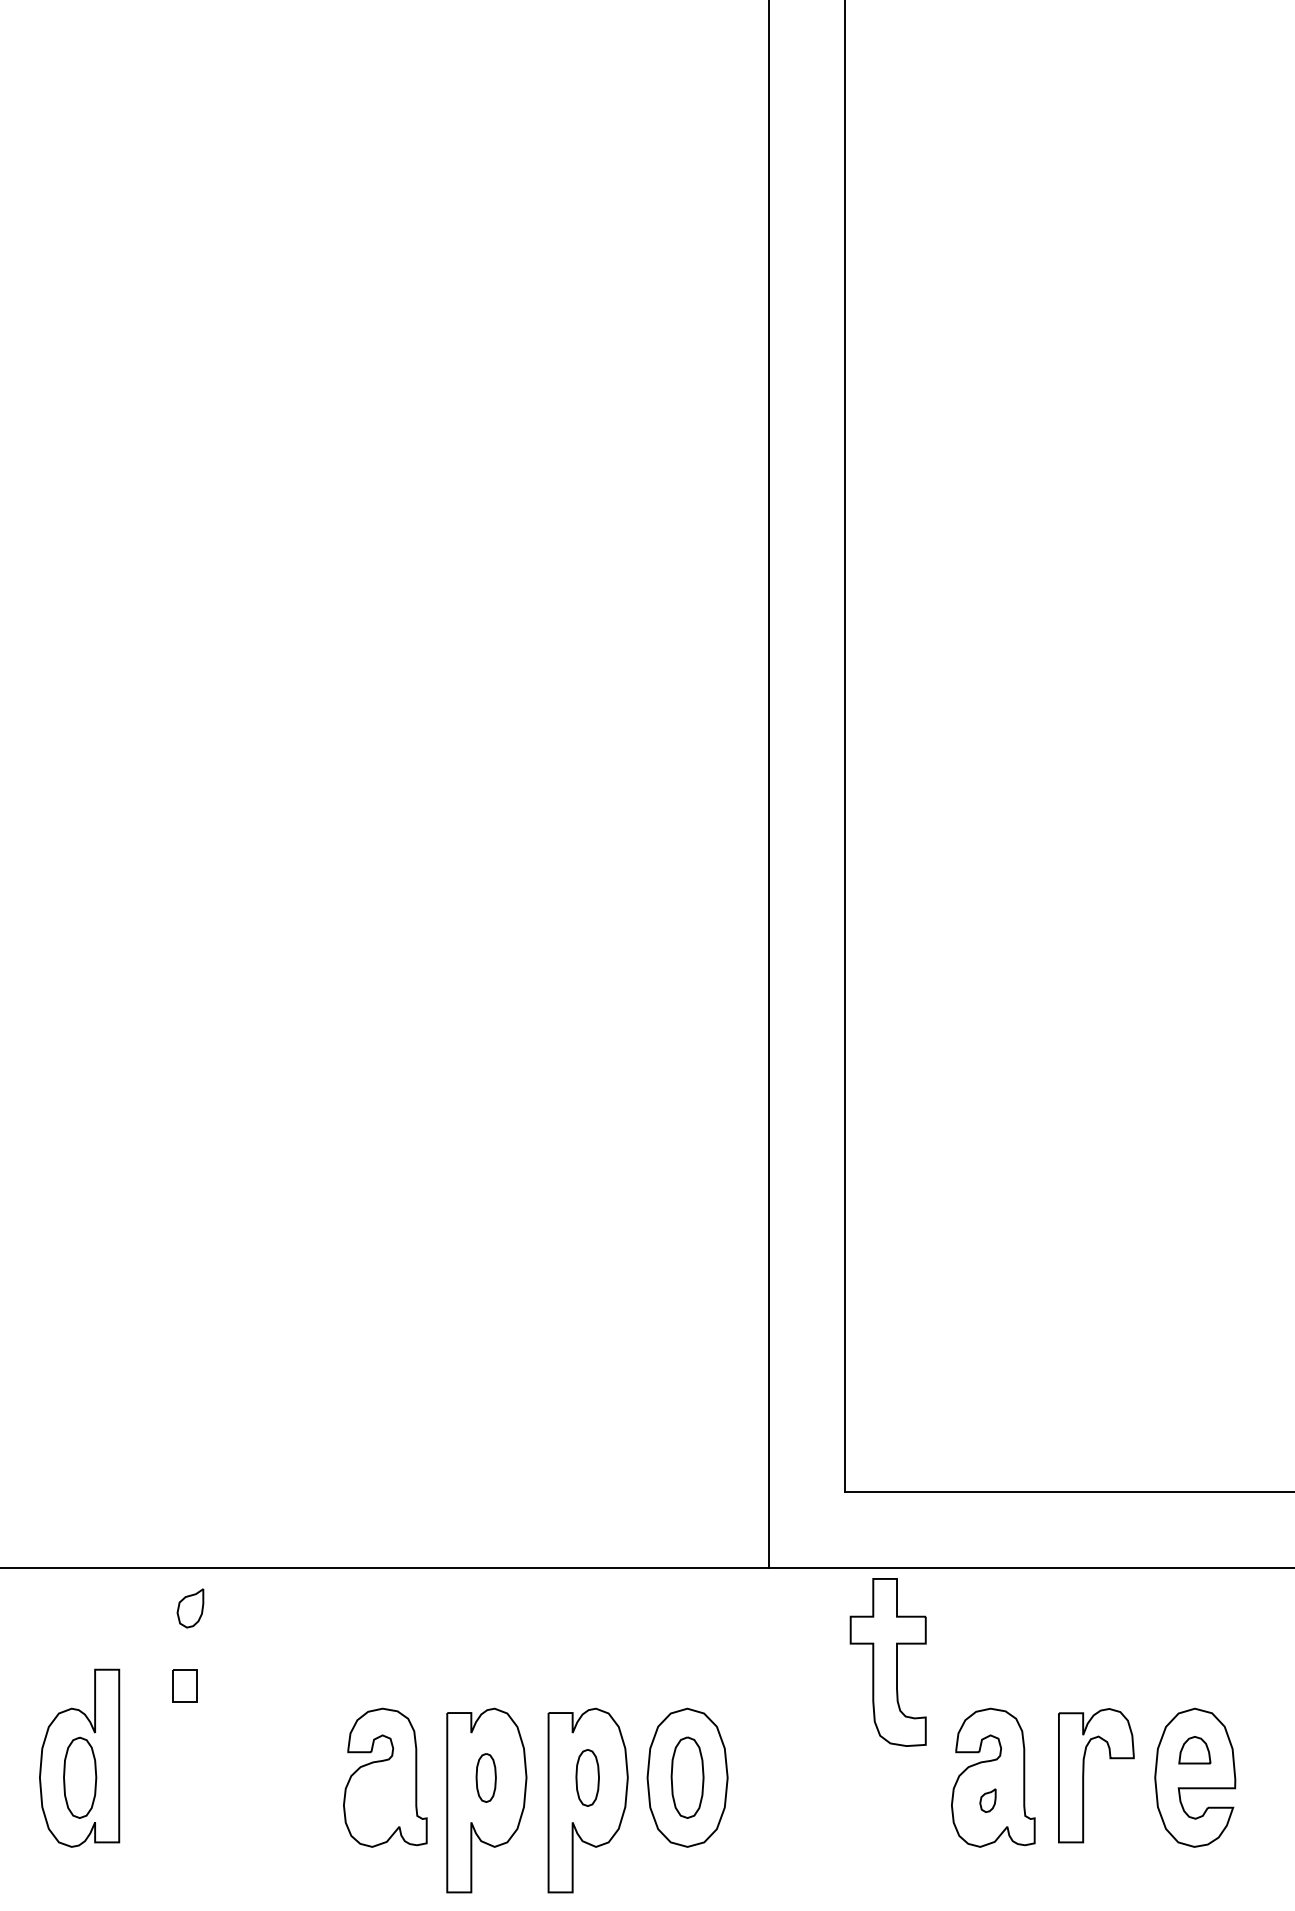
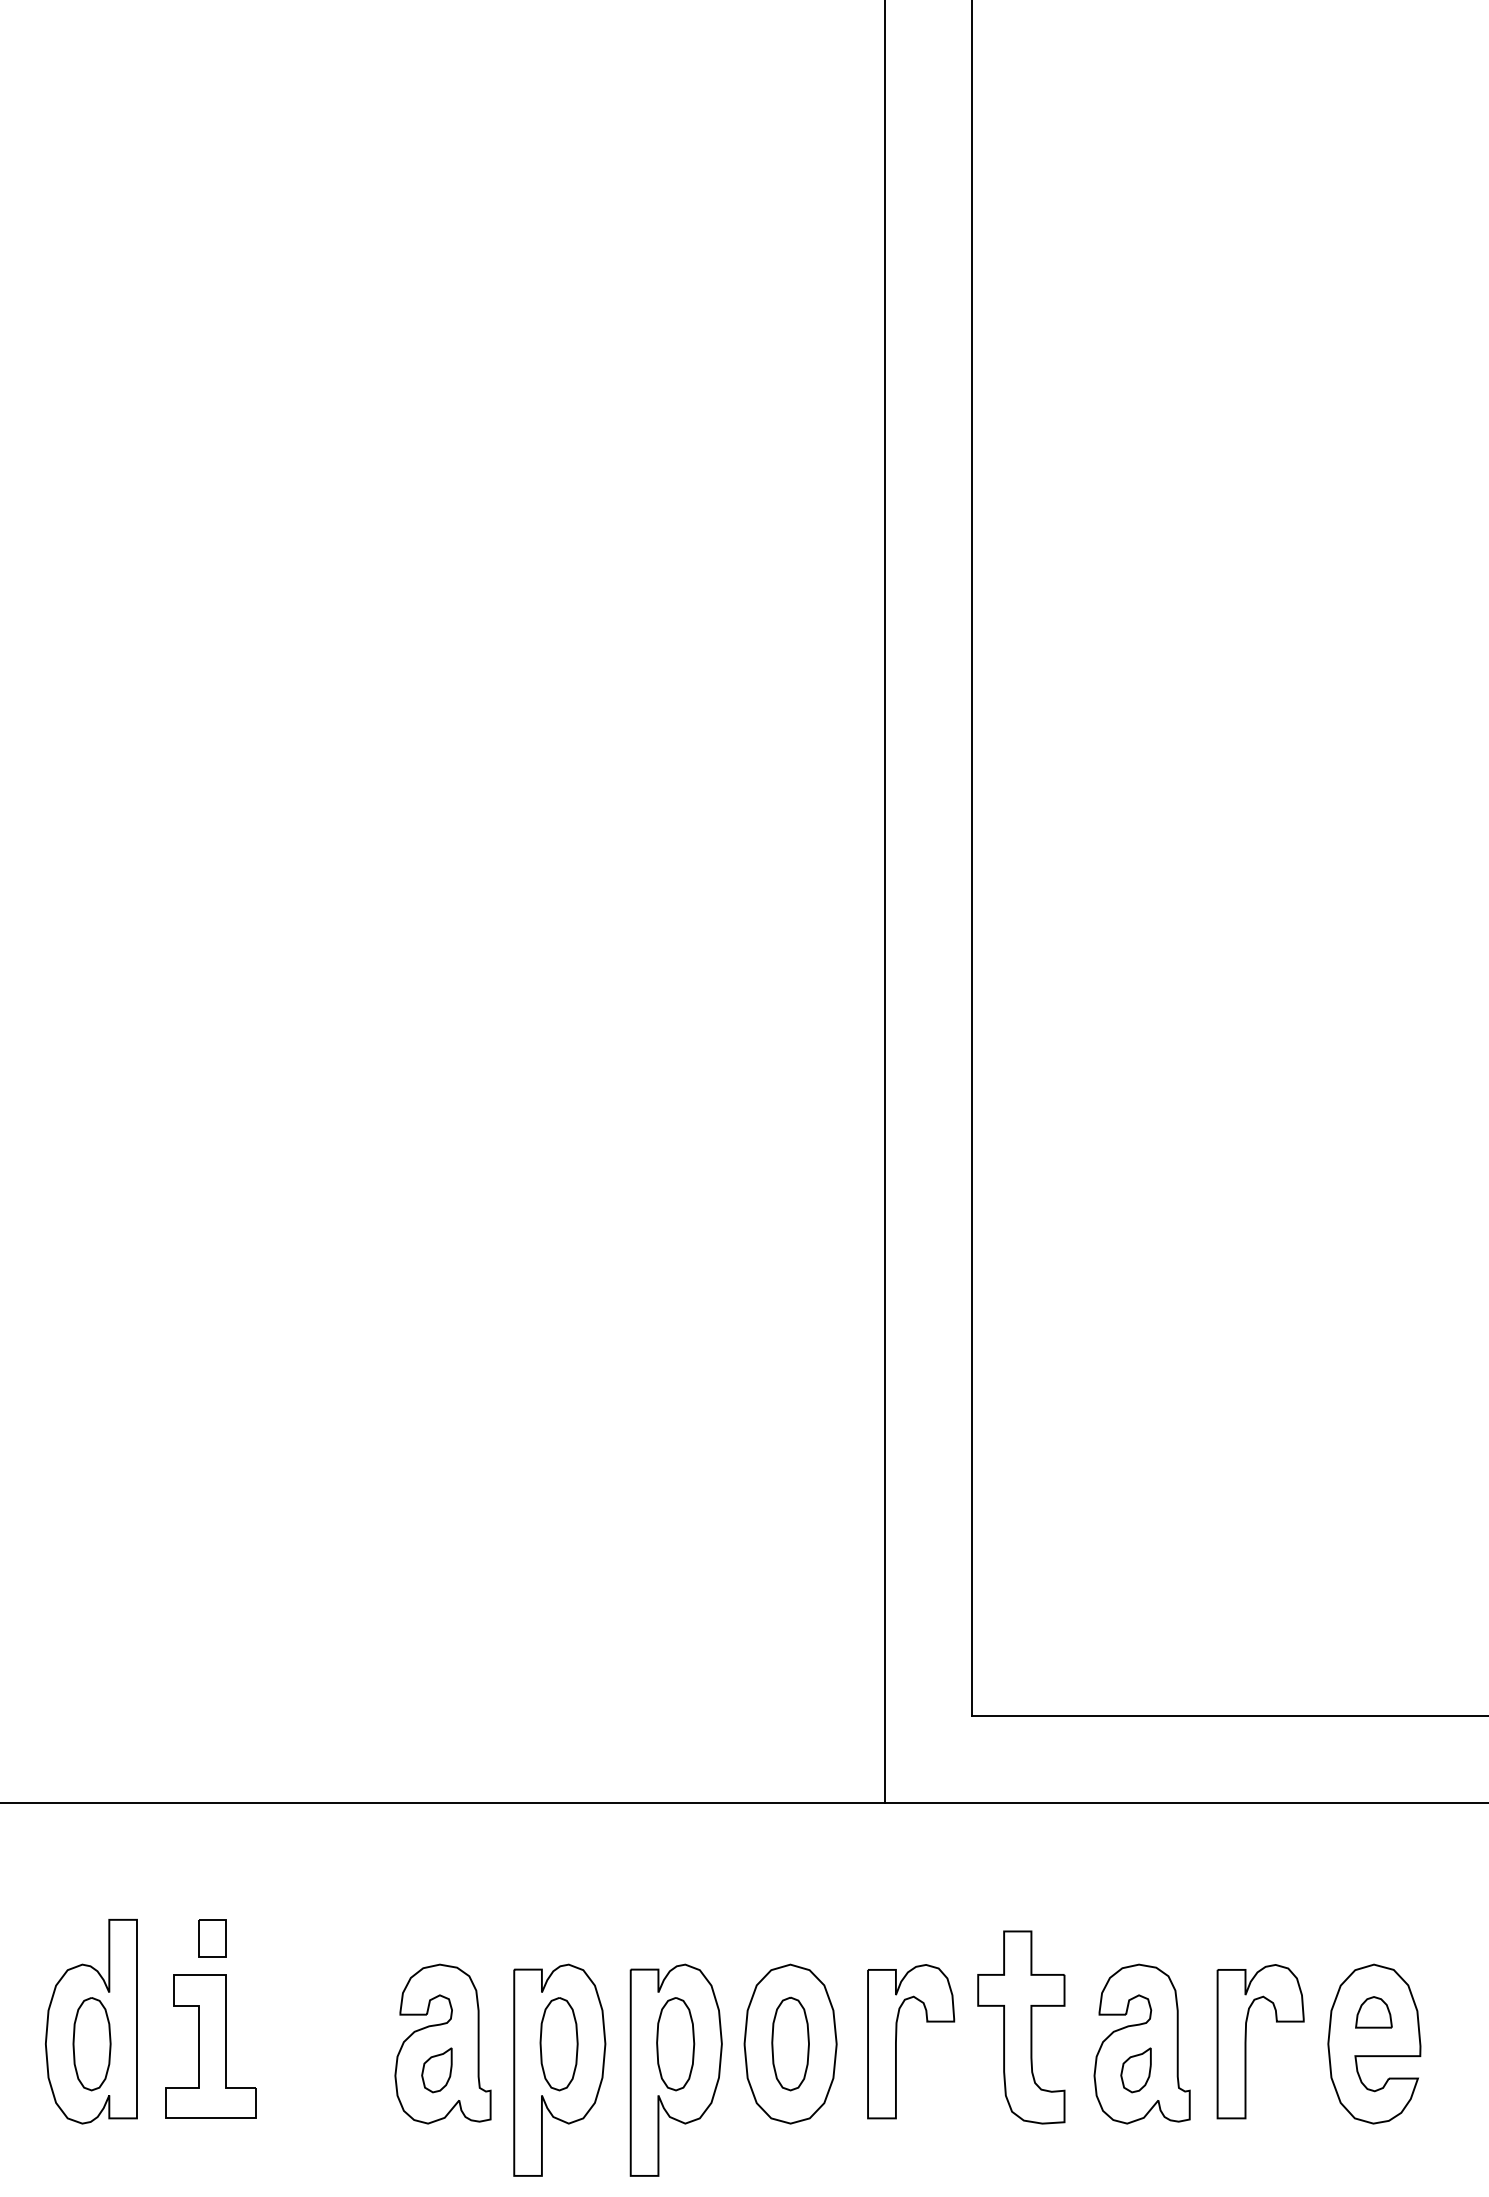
part: (190, 1608) -> (436, 2070), moved
part: (888, 1662) -> (1021, 2027), moved
part: (779, 1775) -> (896, 2041), added
part: (485, 1778) -> (558, 2044), size x1.67
part: (587, 1778) -> (675, 2044), size x1.43
part: (183, 1779) -> (210, 2046), added
part: (987, 1800) -> (1135, 2070), size x1.67

